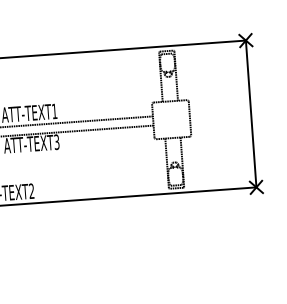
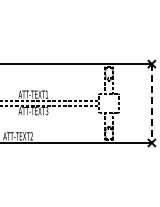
line: (250, 115) -> (151, 104), solid -> dashed

